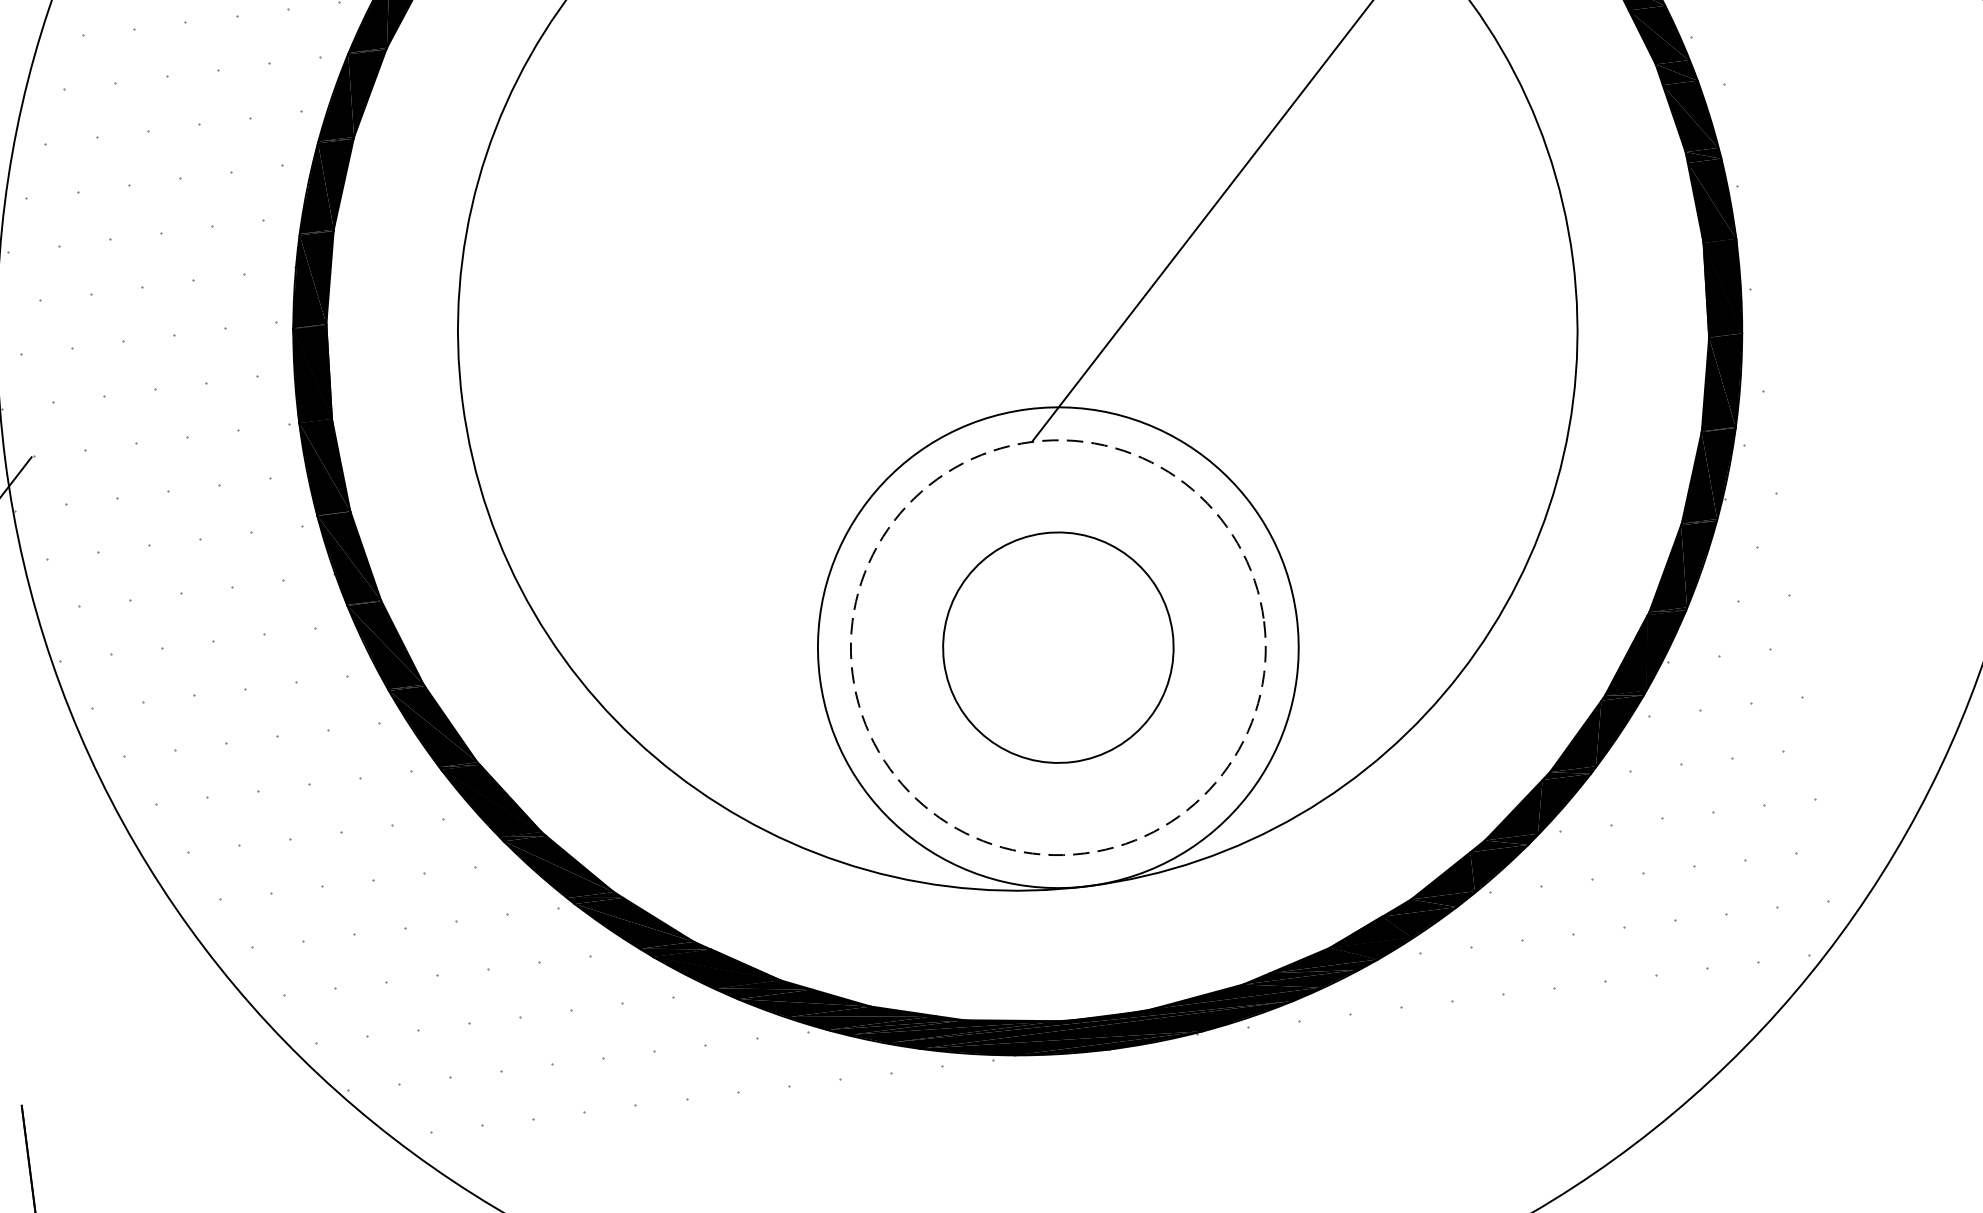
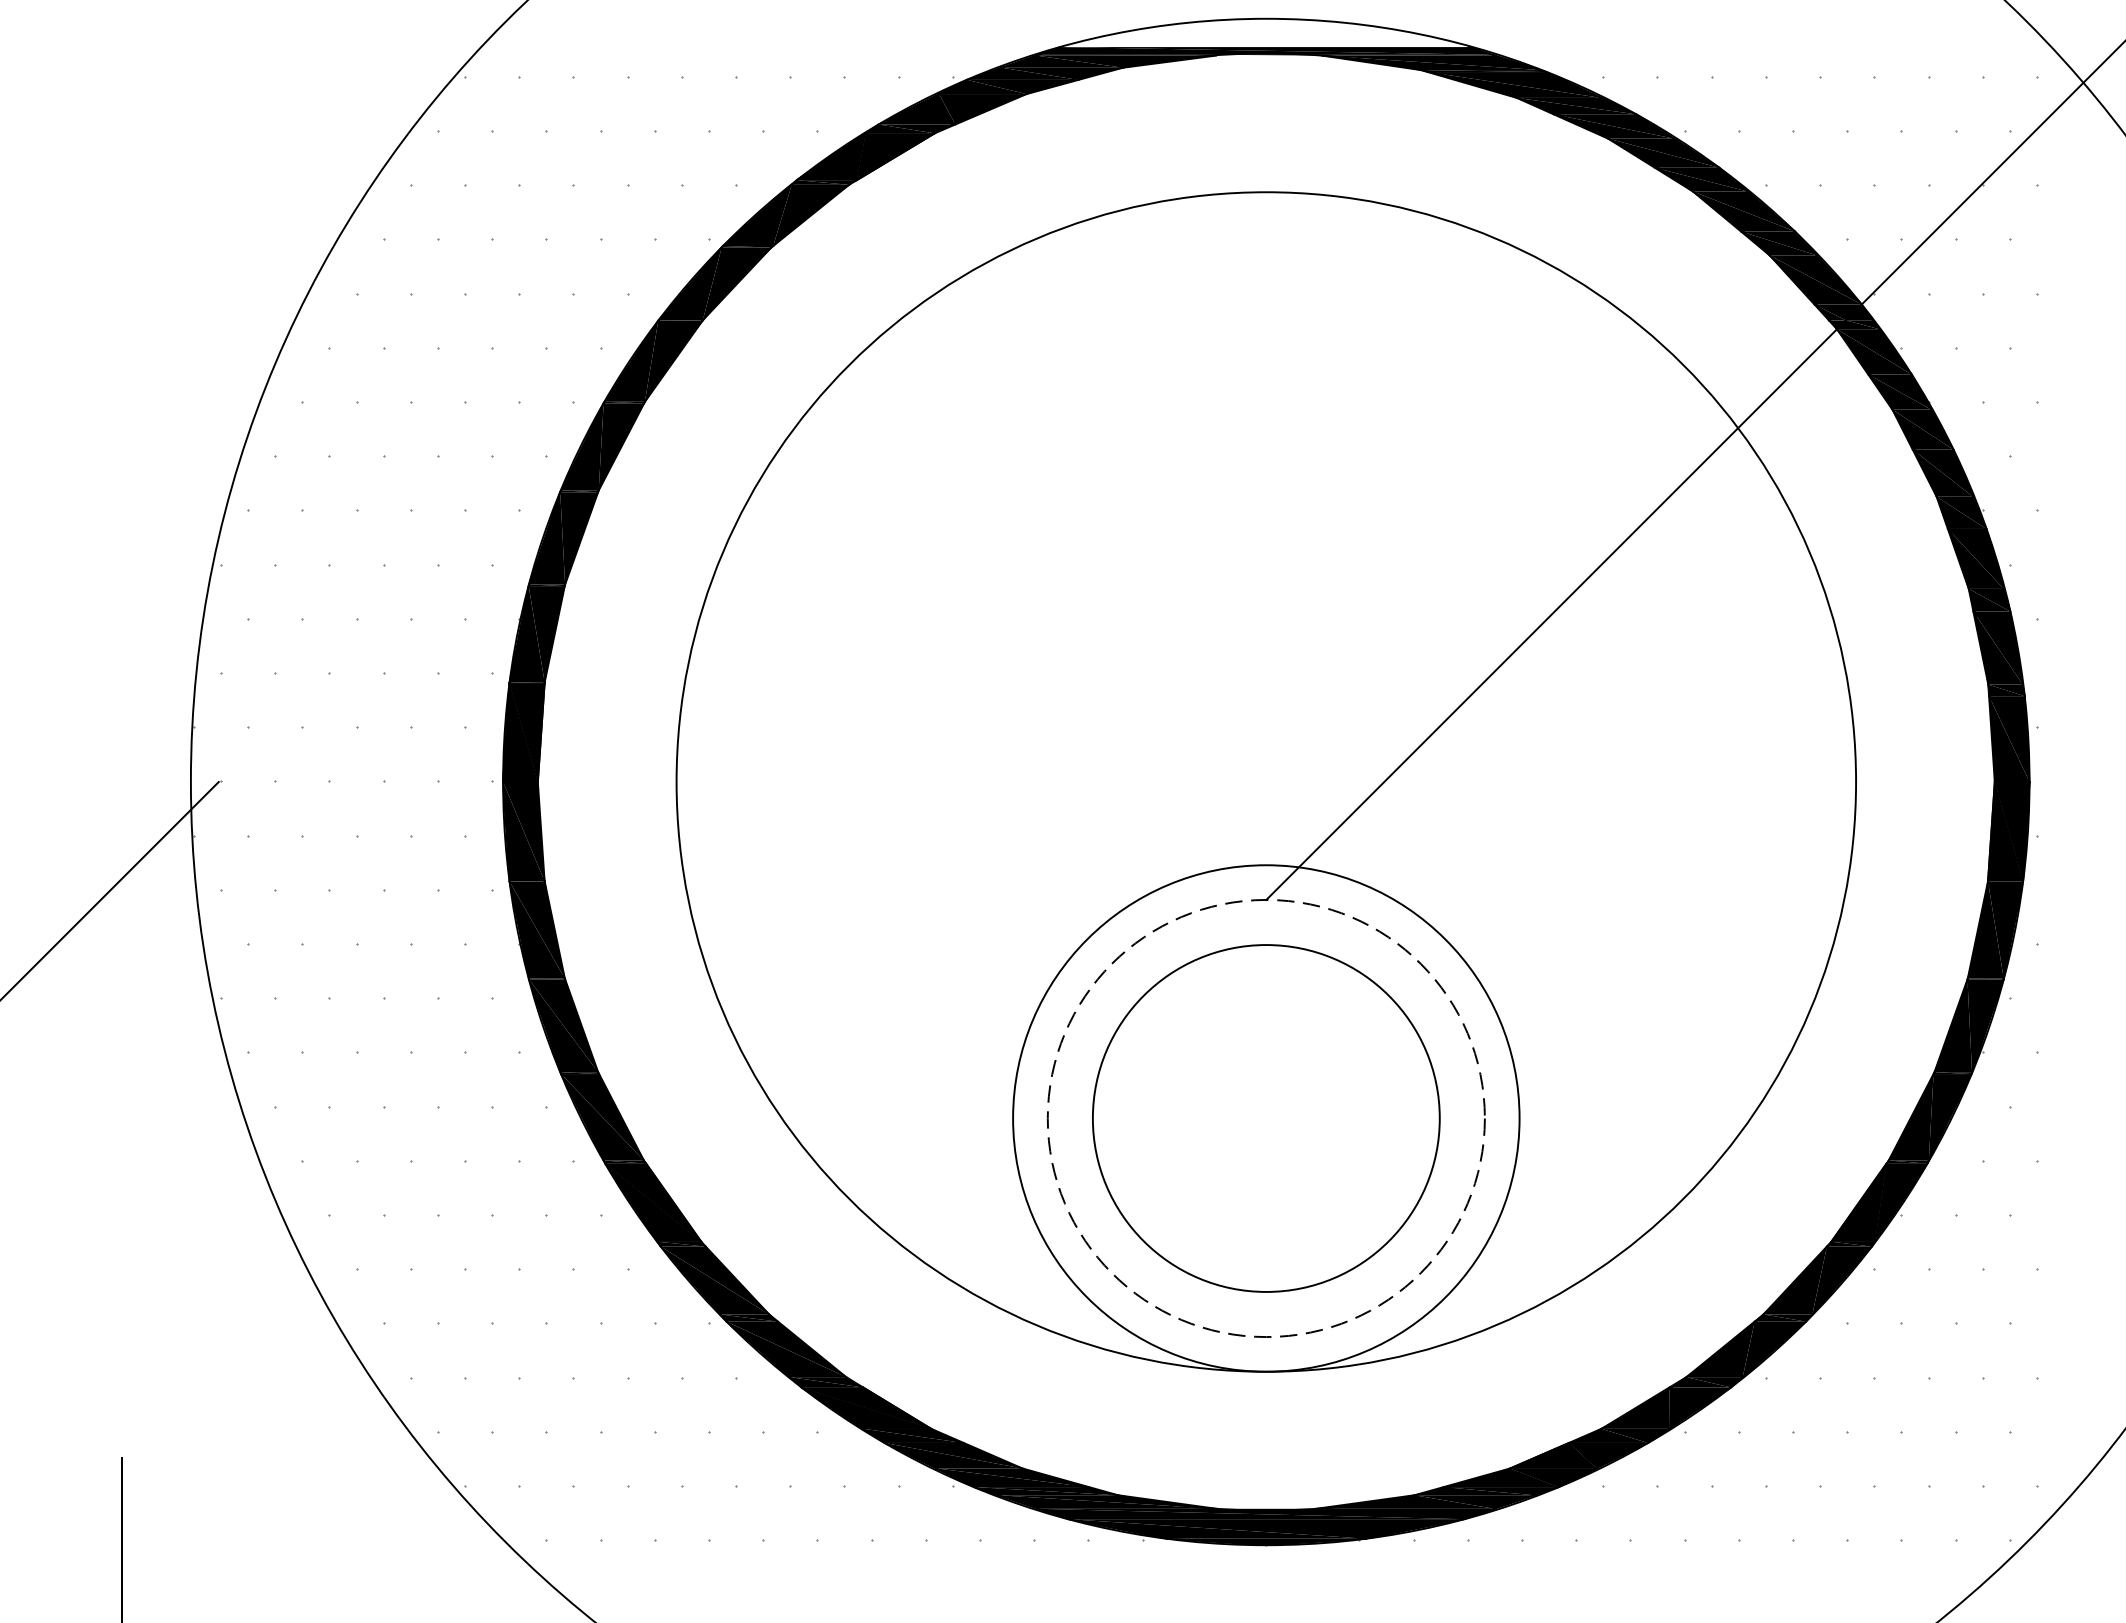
circle: (1058, 647) -> (1266, 1118), size x1.43

